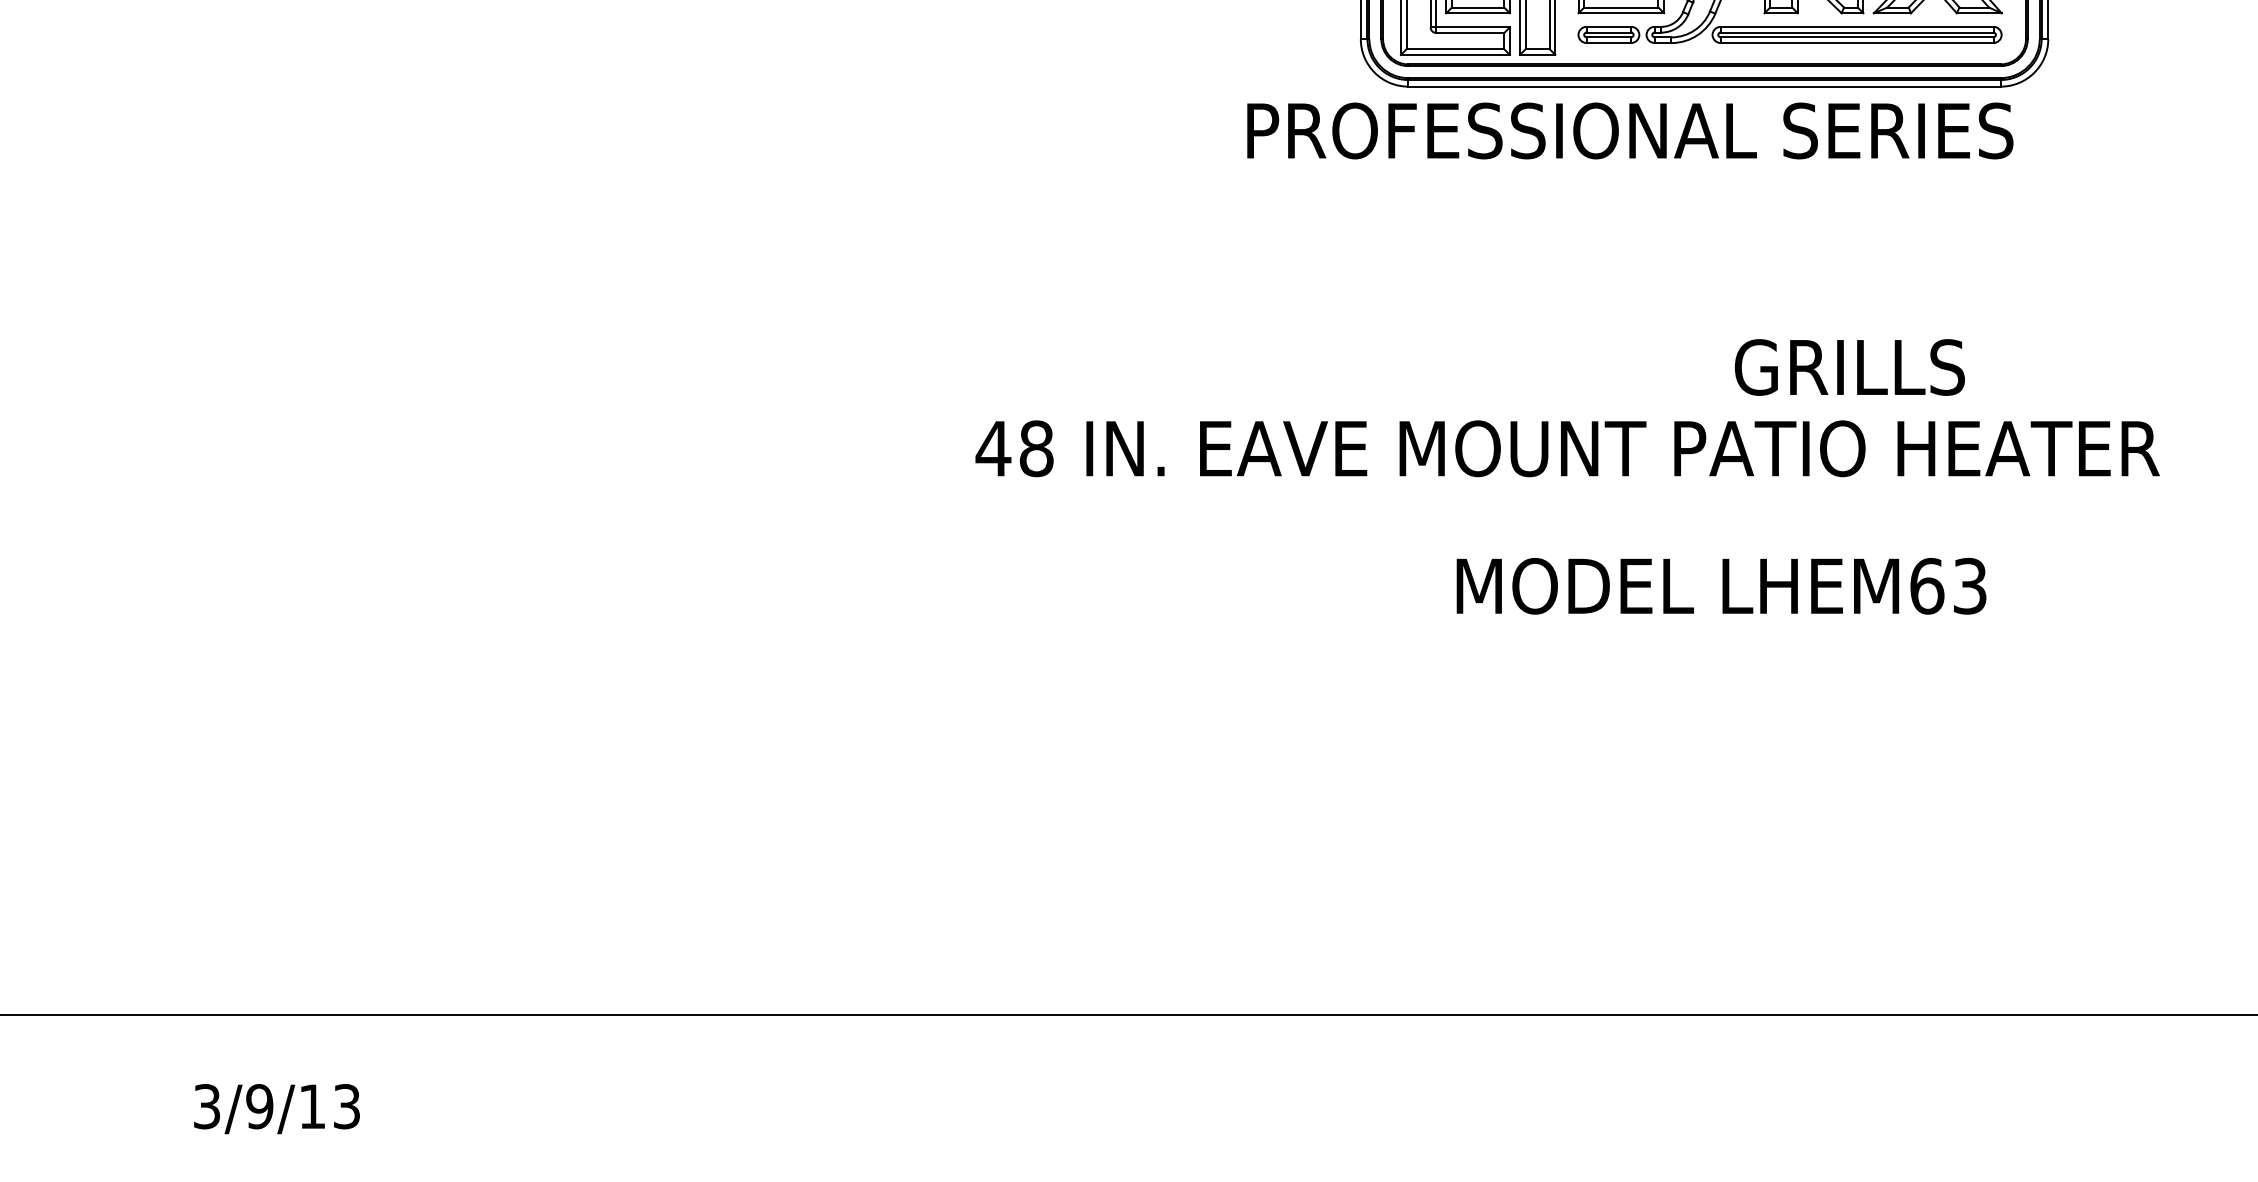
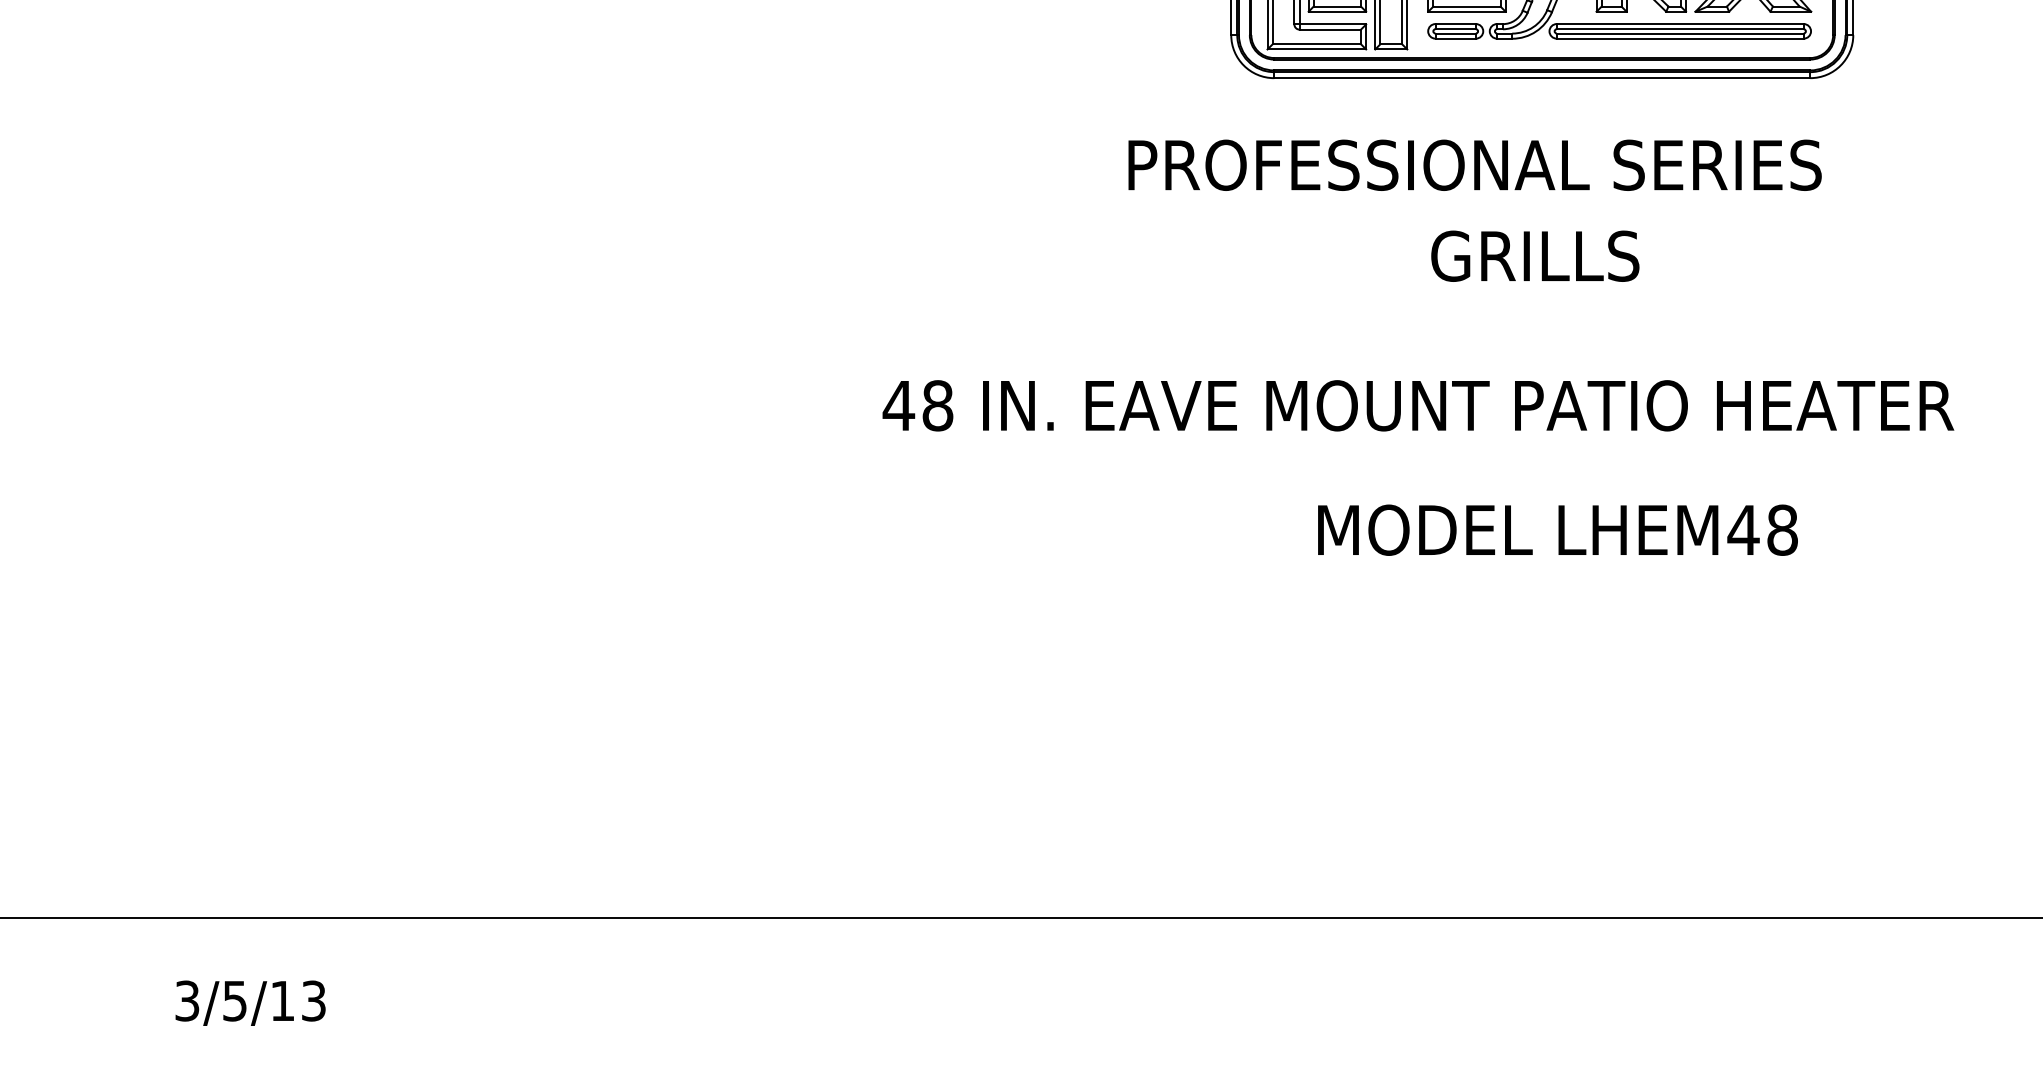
text: (1630, 130) -> (1475, 164), moved
text: (1849, 367) -> (1534, 256), moved
text: (1948, 585) -> (1762, 529), LHEM63 -> LHEM48
text: (259, 1106) -> (234, 1000), 3/9/13 -> 3/5/13

